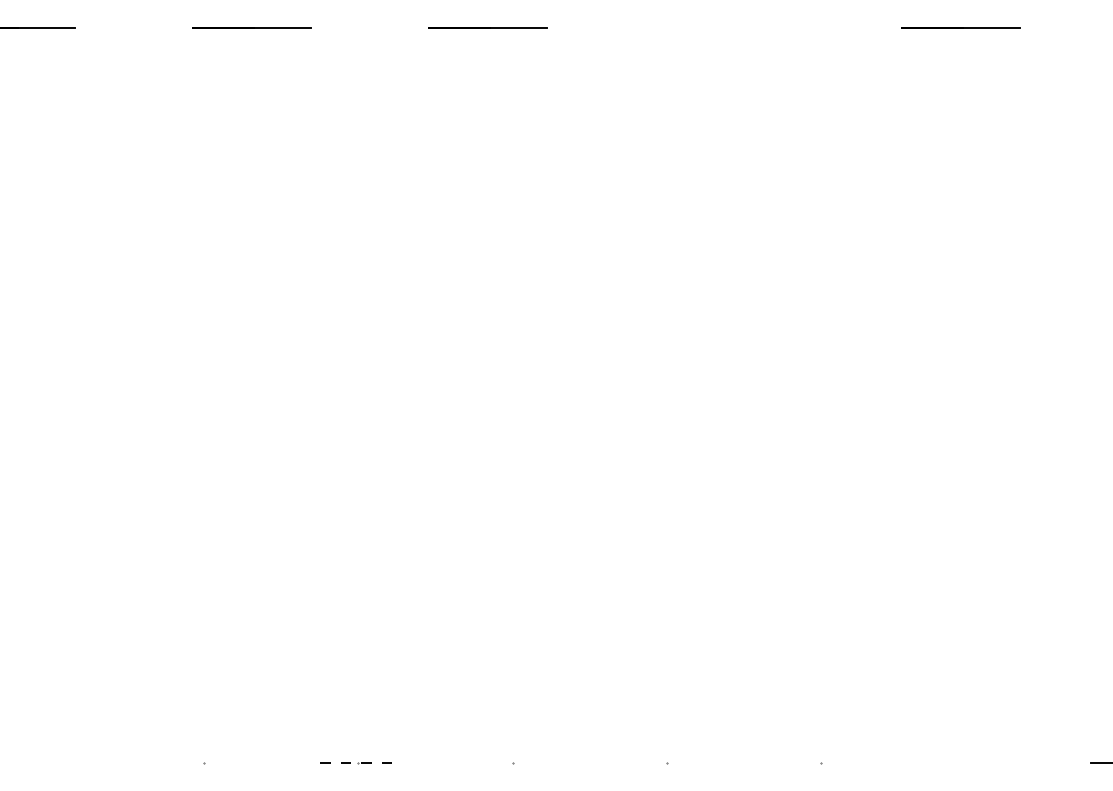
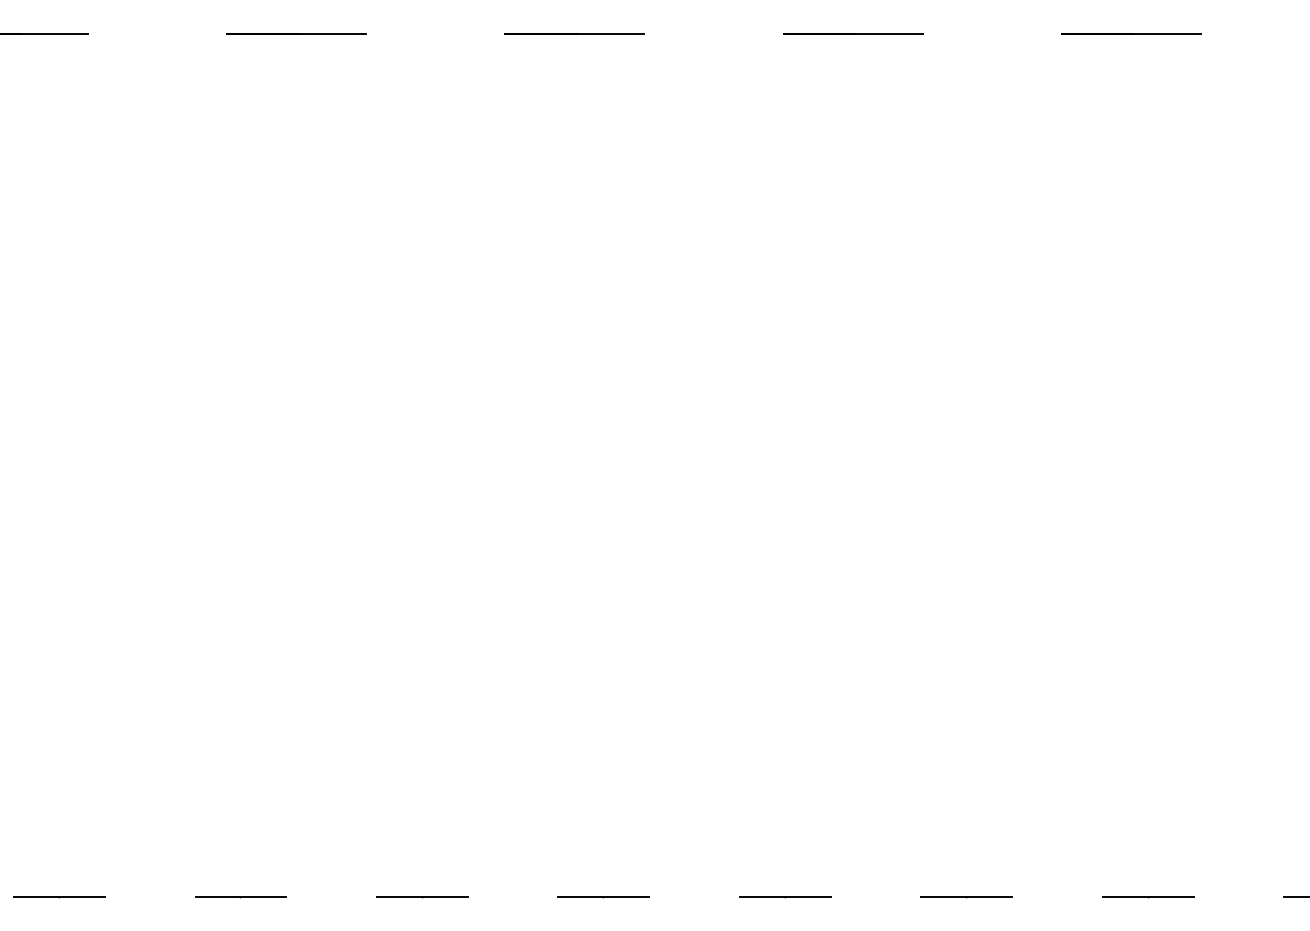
line: (725, 28) -> (853, 33), added
line: (50, 762) -> (59, 897), added
line: (204, 762) -> (240, 897), added
line: (358, 762) -> (422, 897), dashed -> solid
line: (512, 762) -> (603, 897), added
line: (666, 762) -> (784, 897), added
line: (821, 762) -> (966, 897), added
line: (975, 762) -> (1148, 897), added

